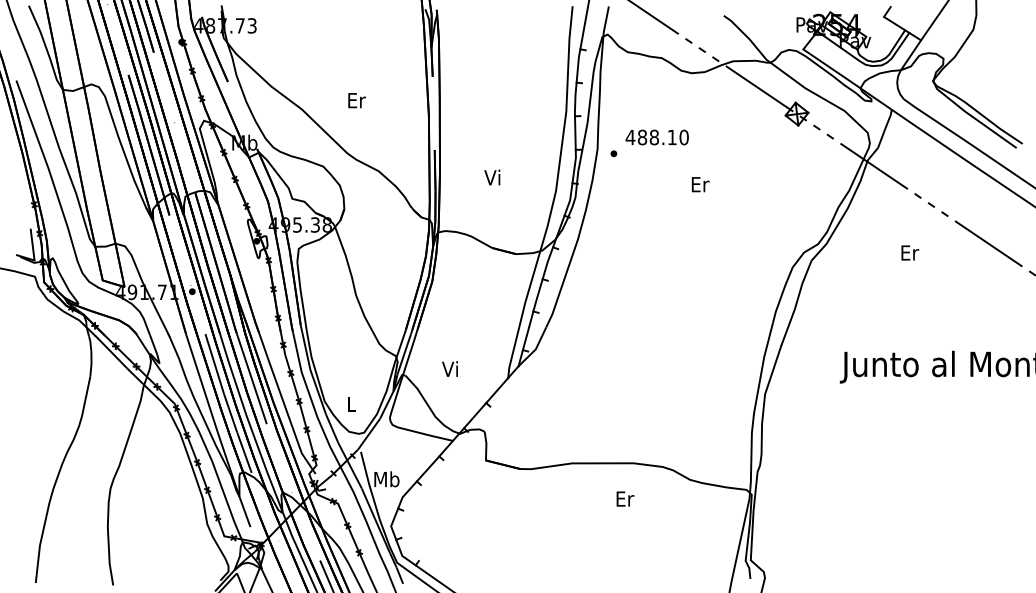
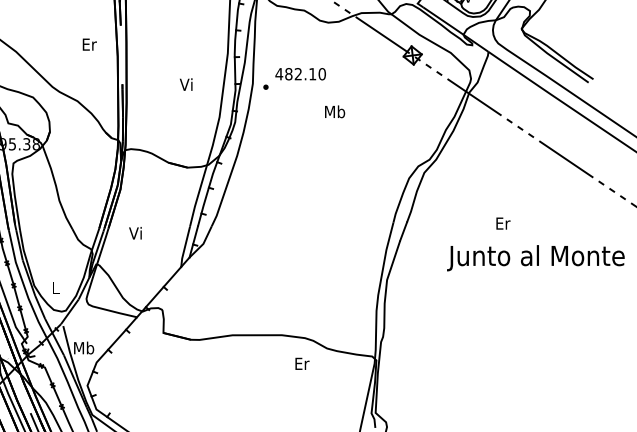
text: (356, 100) -> (89, 44), moved
text: (653, 137) -> (297, 74), 488.10 -> 482.10
text: (492, 177) -> (186, 84), moved
text: (699, 184) -> (334, 111), Er -> Mb
text: (910, 252) -> (503, 223), moved
text: (449, 368) -> (135, 232), moved
text: (625, 498) -> (302, 363), moved

